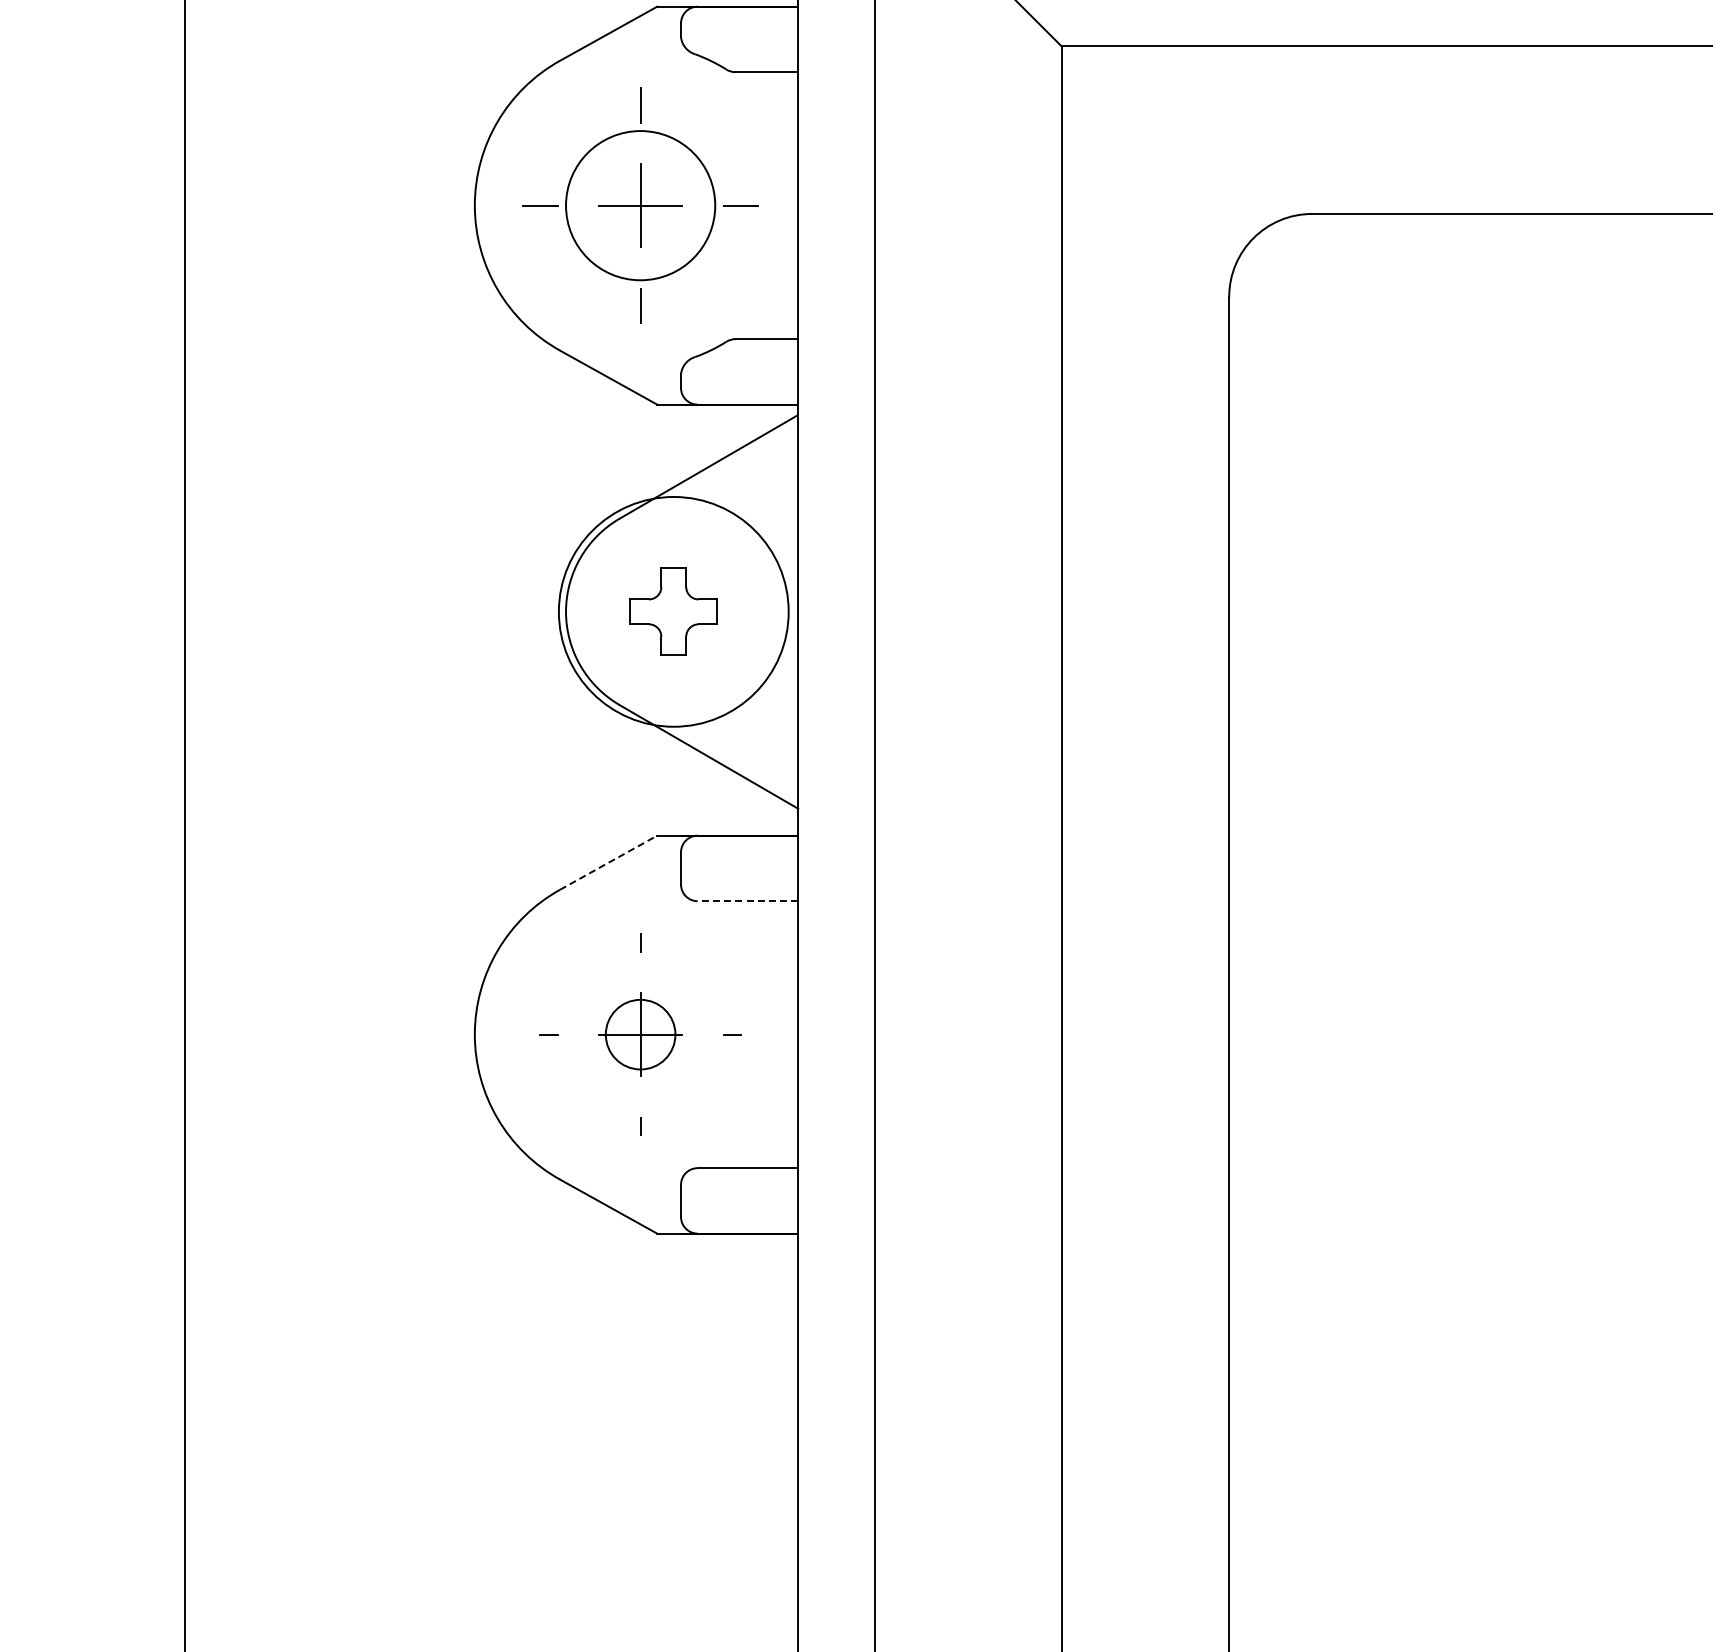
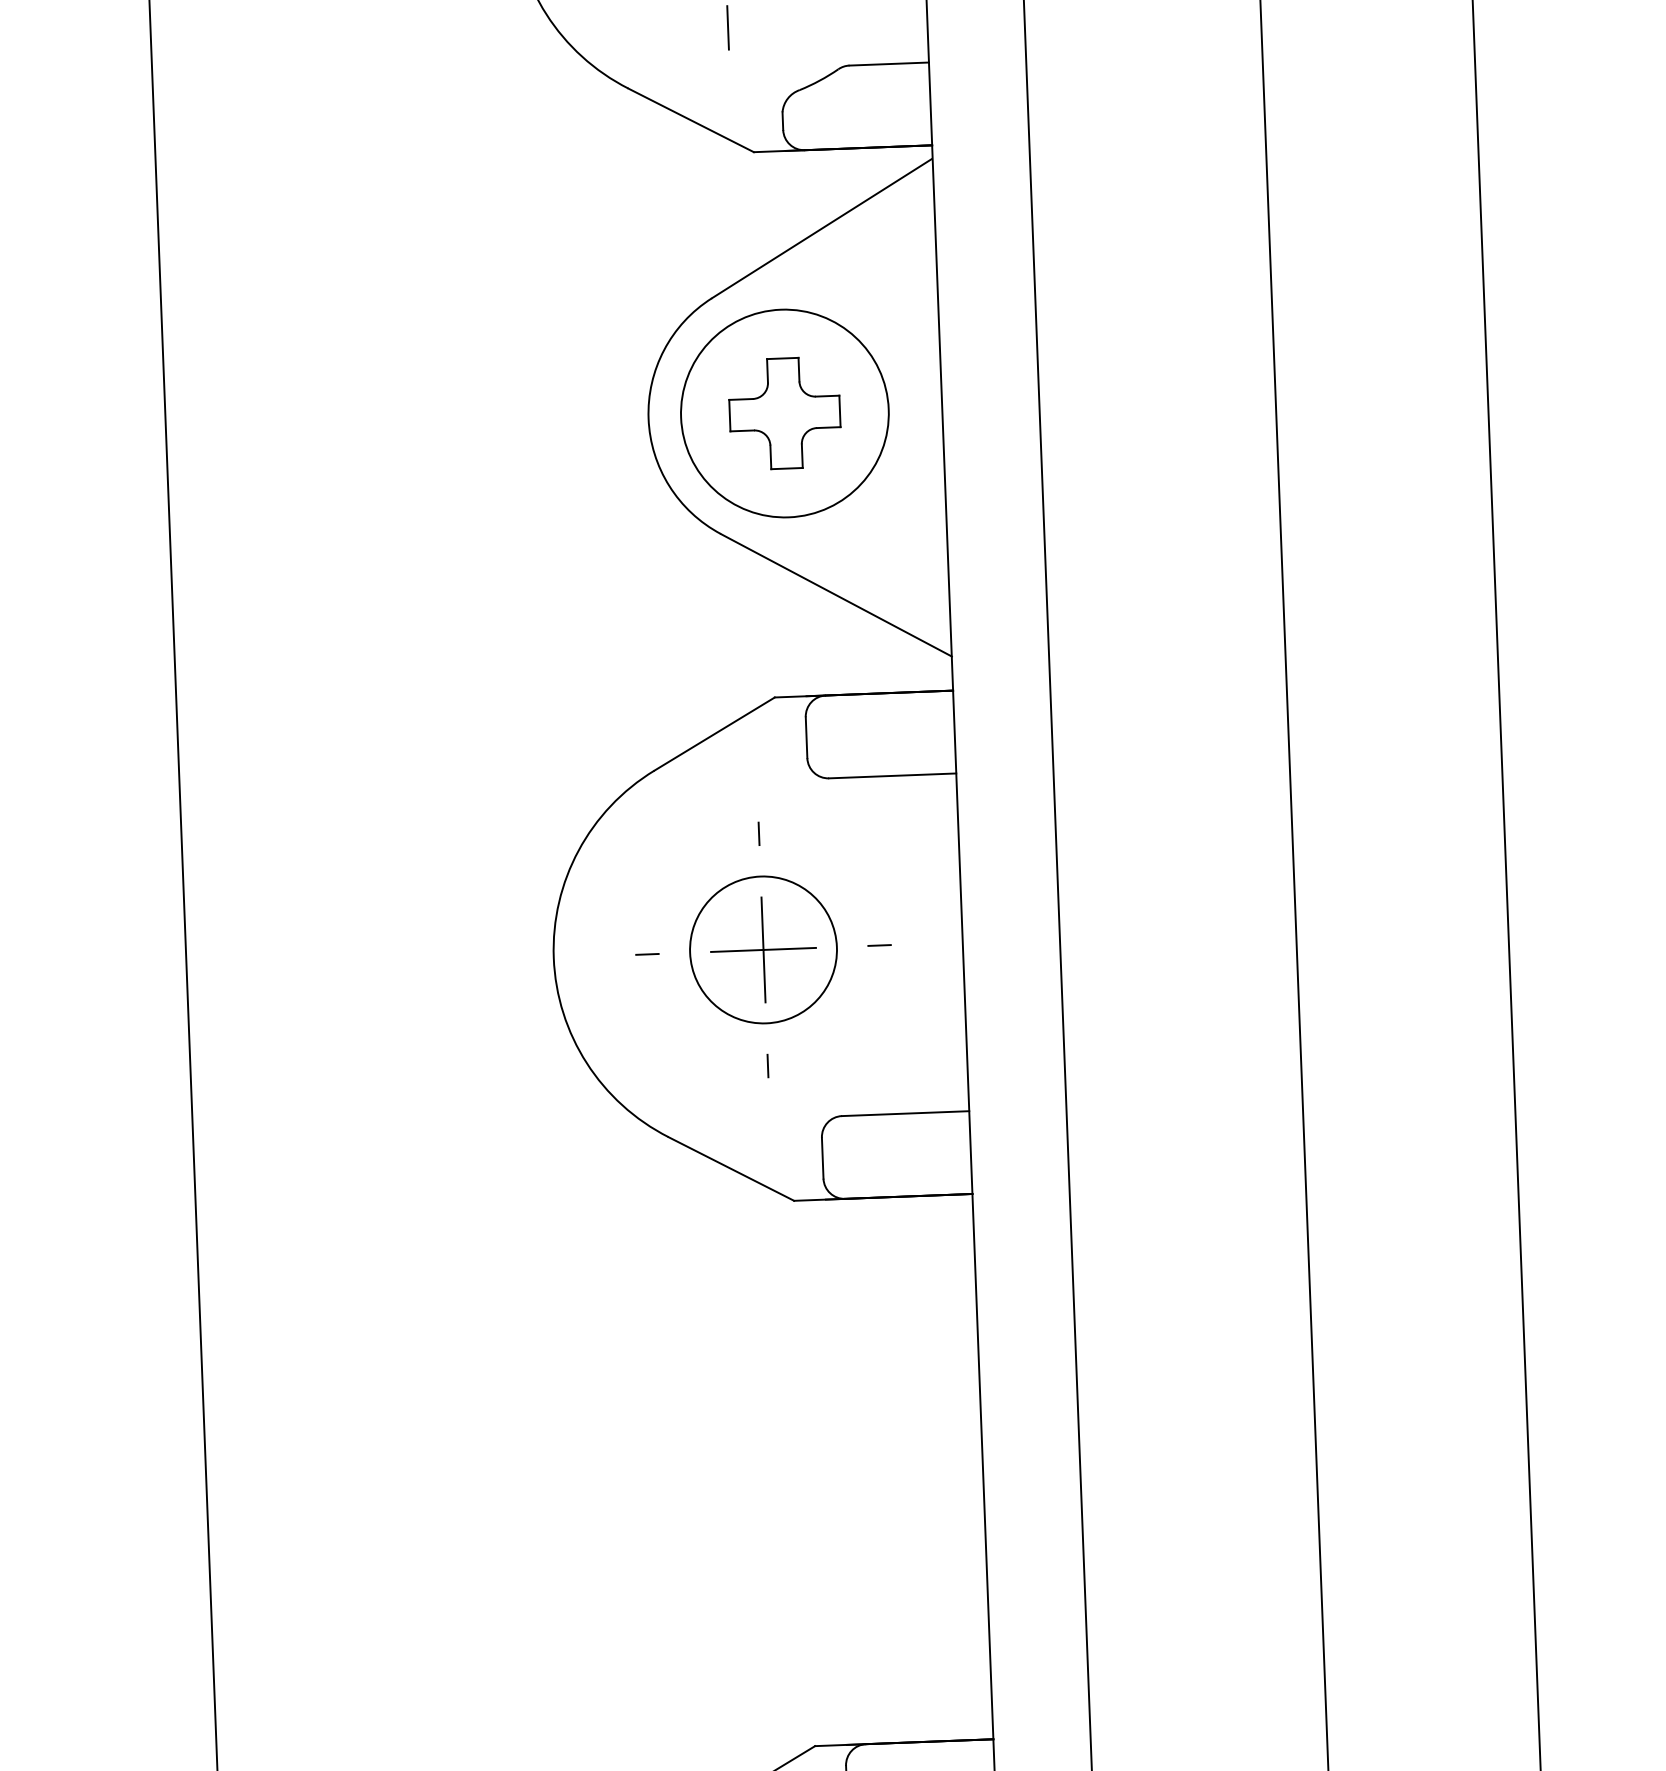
circle: (673, 611) -> (784, 413), size x0.71
line: (608, 862) -> (714, 733), dashed -> solid
line: (747, 901) -> (892, 776), dashed -> solid
circle: (640, 1034) -> (763, 949), size x1.67

